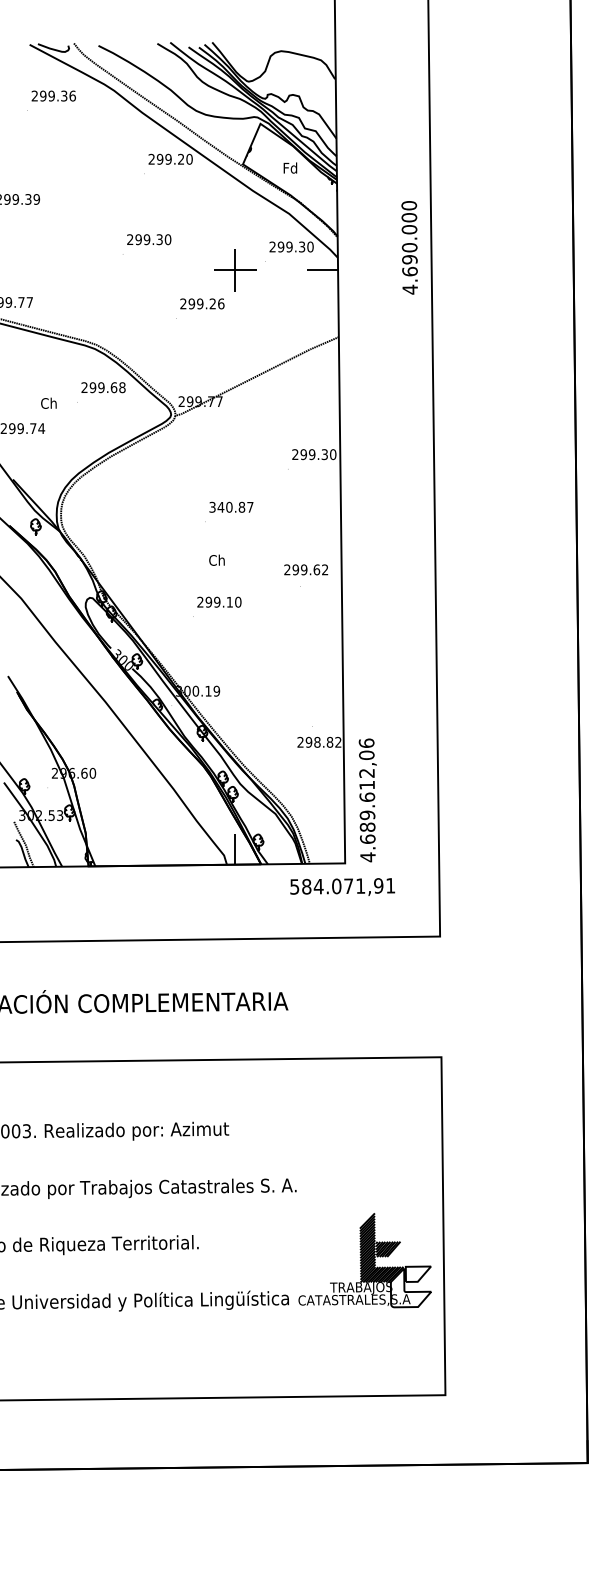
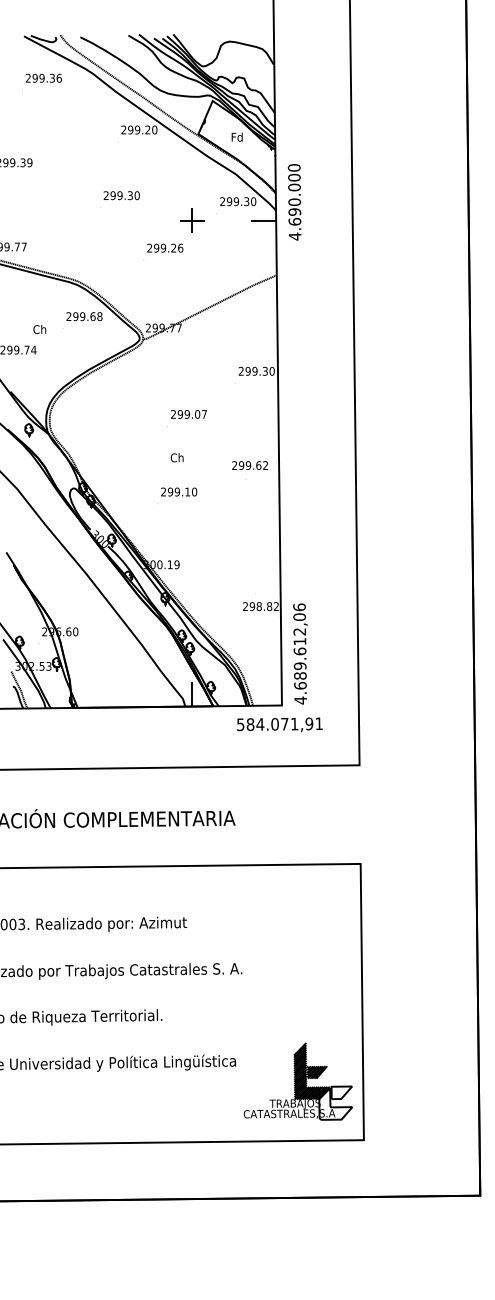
text: (409, 247) -> (294, 202), moved
part: (235, 270) -> (192, 220), size x0.71
text: (227, 506) -> (185, 413), 340.87 -> 299.07
part: (364, 1260) -> (297, 1081), moved

